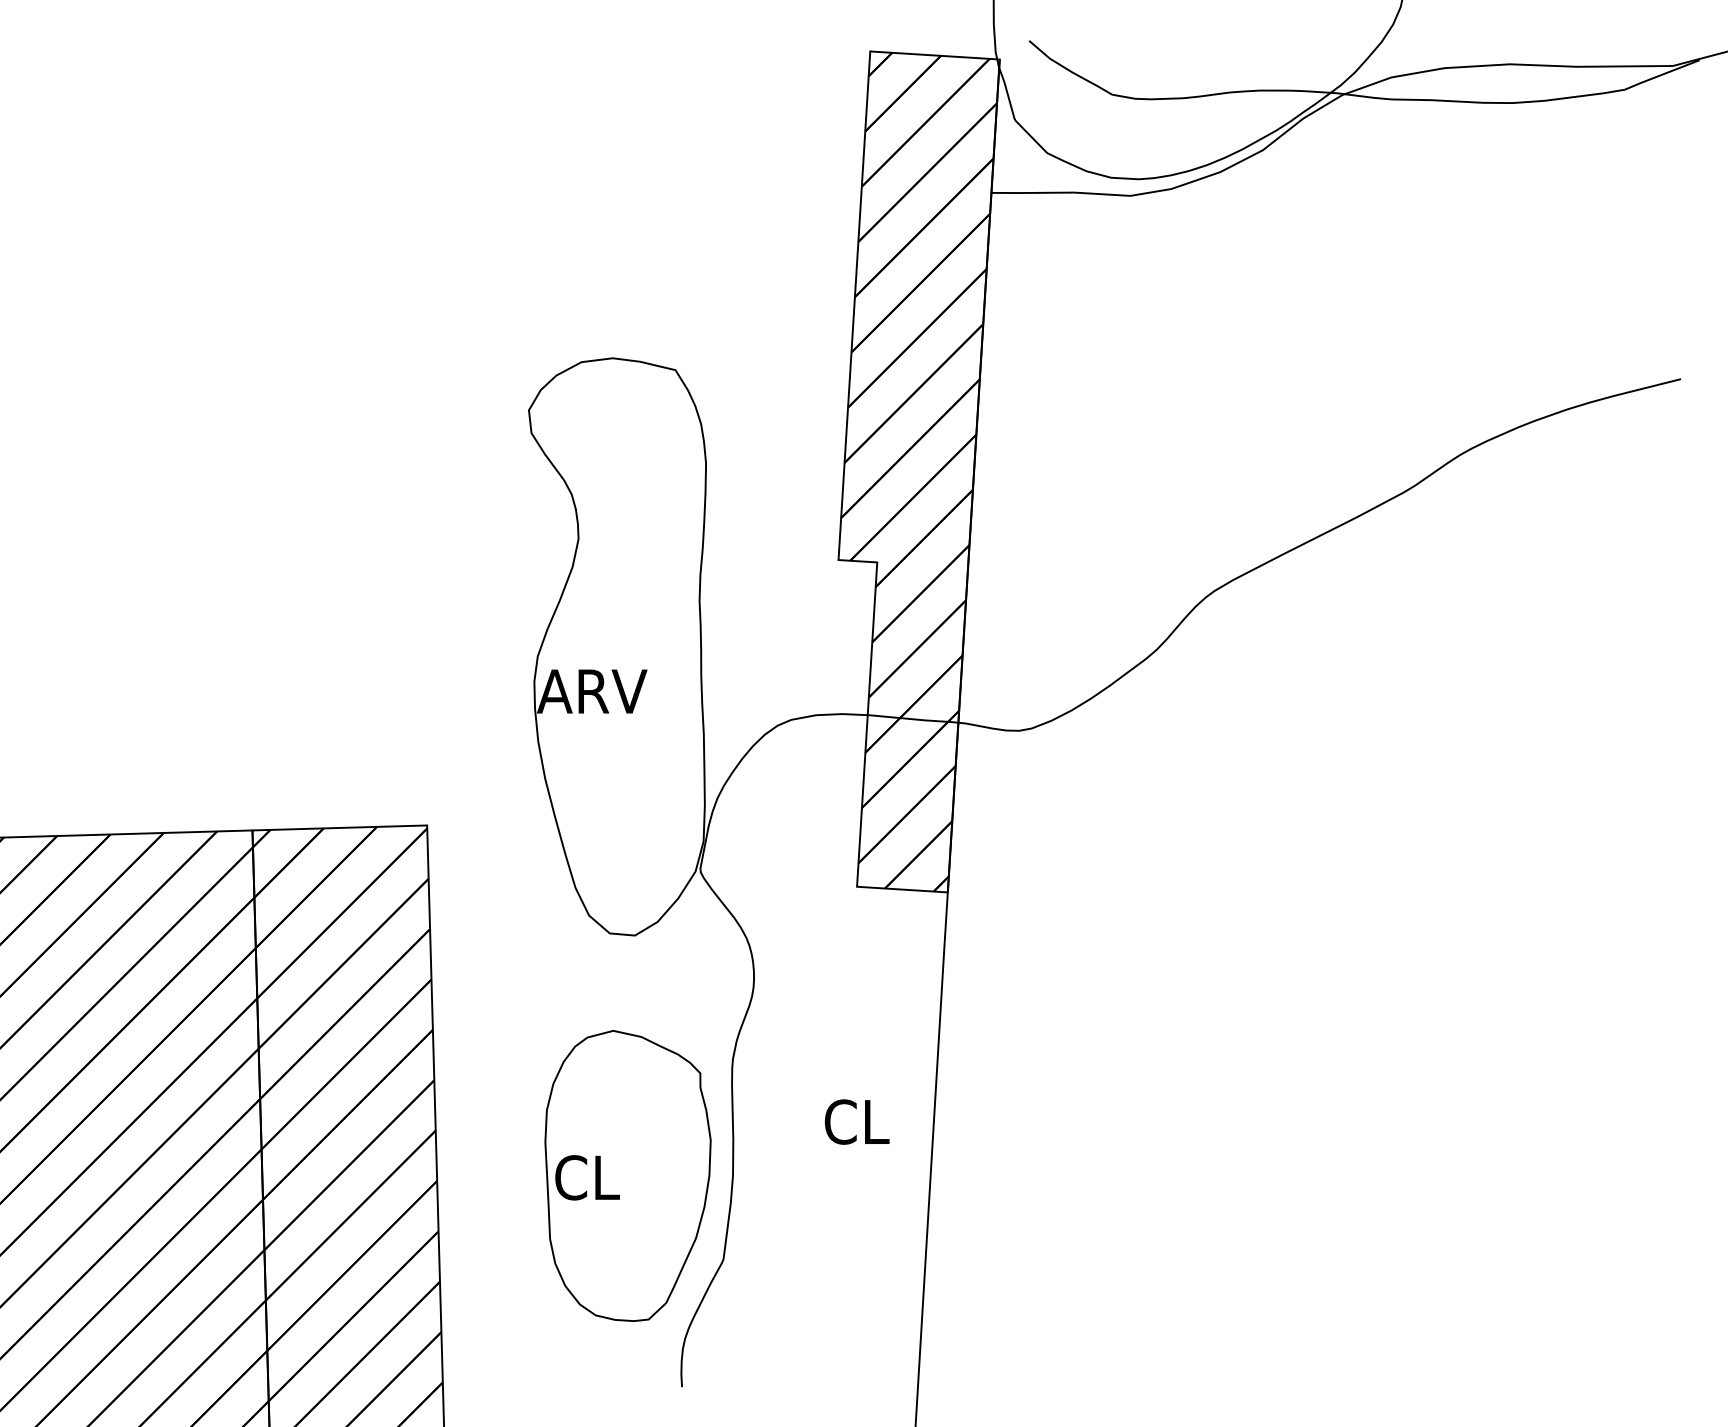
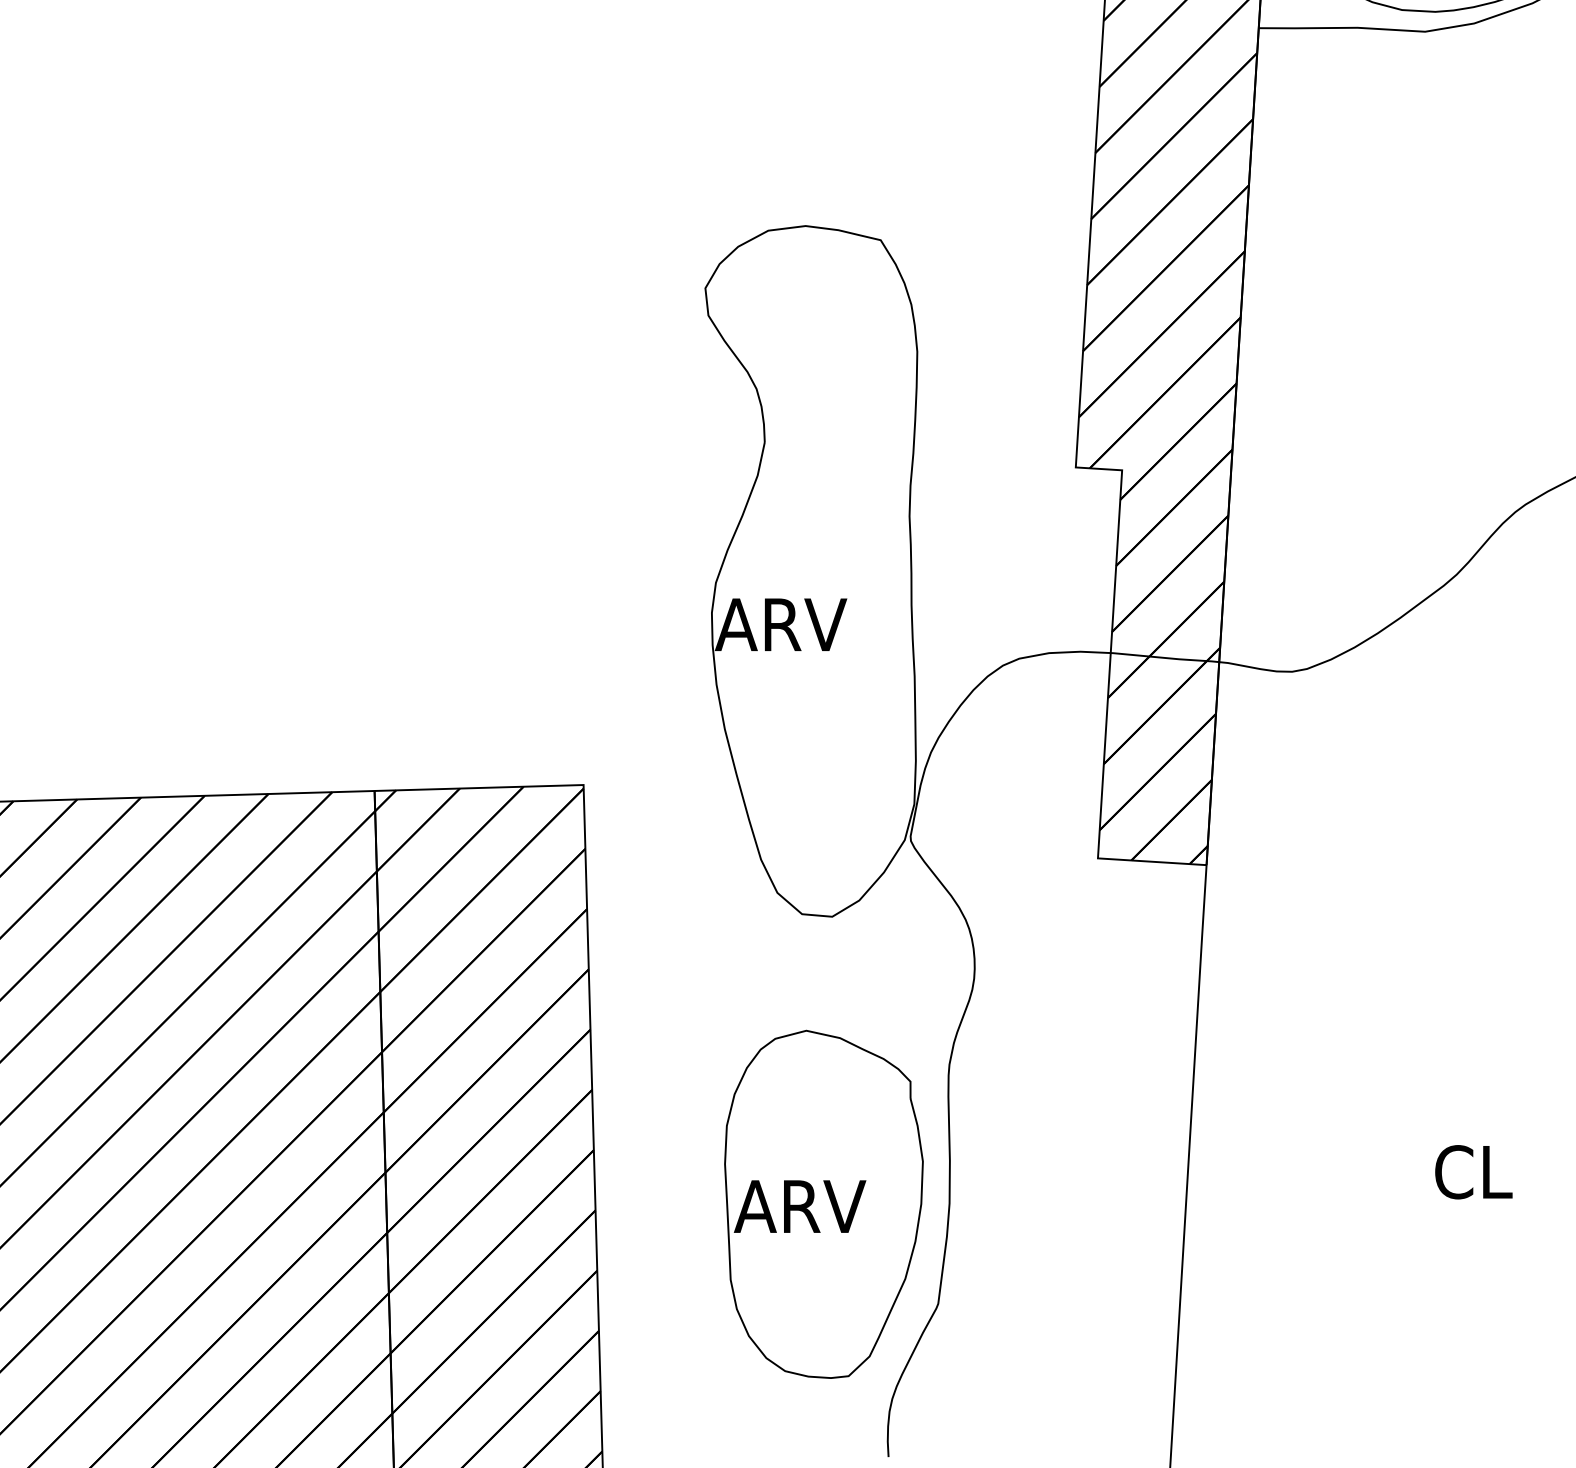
text: (857, 1121) -> (1474, 1171), moved
text: (607, 1177) -> (799, 1206), CL -> ARV

